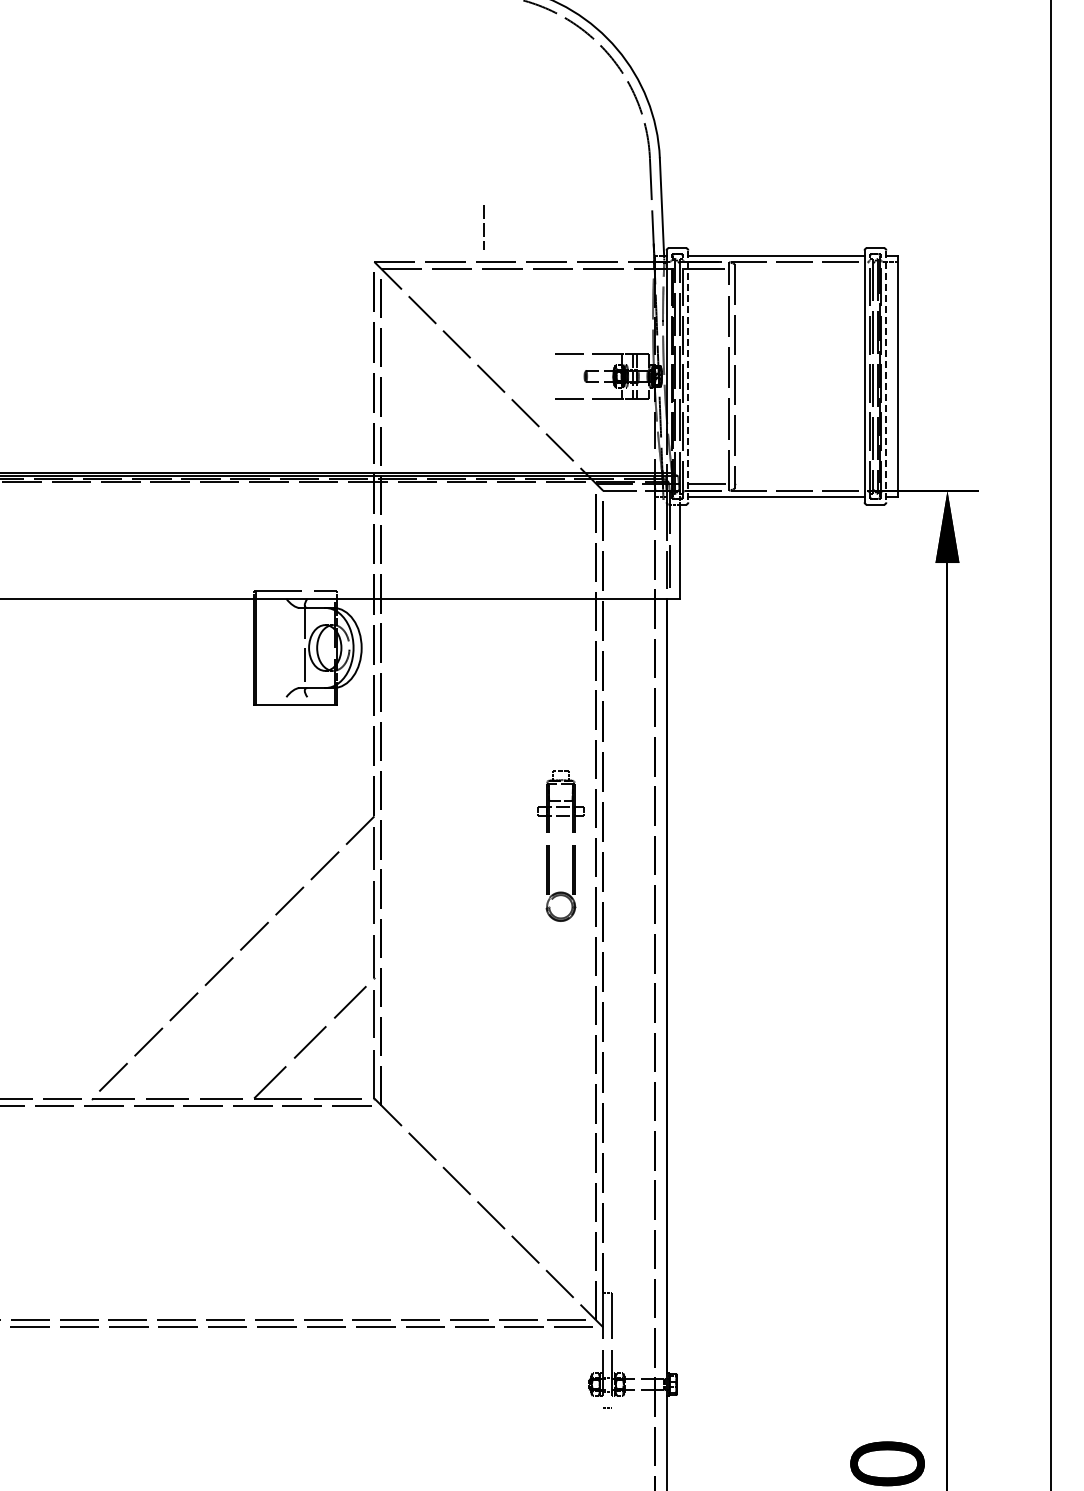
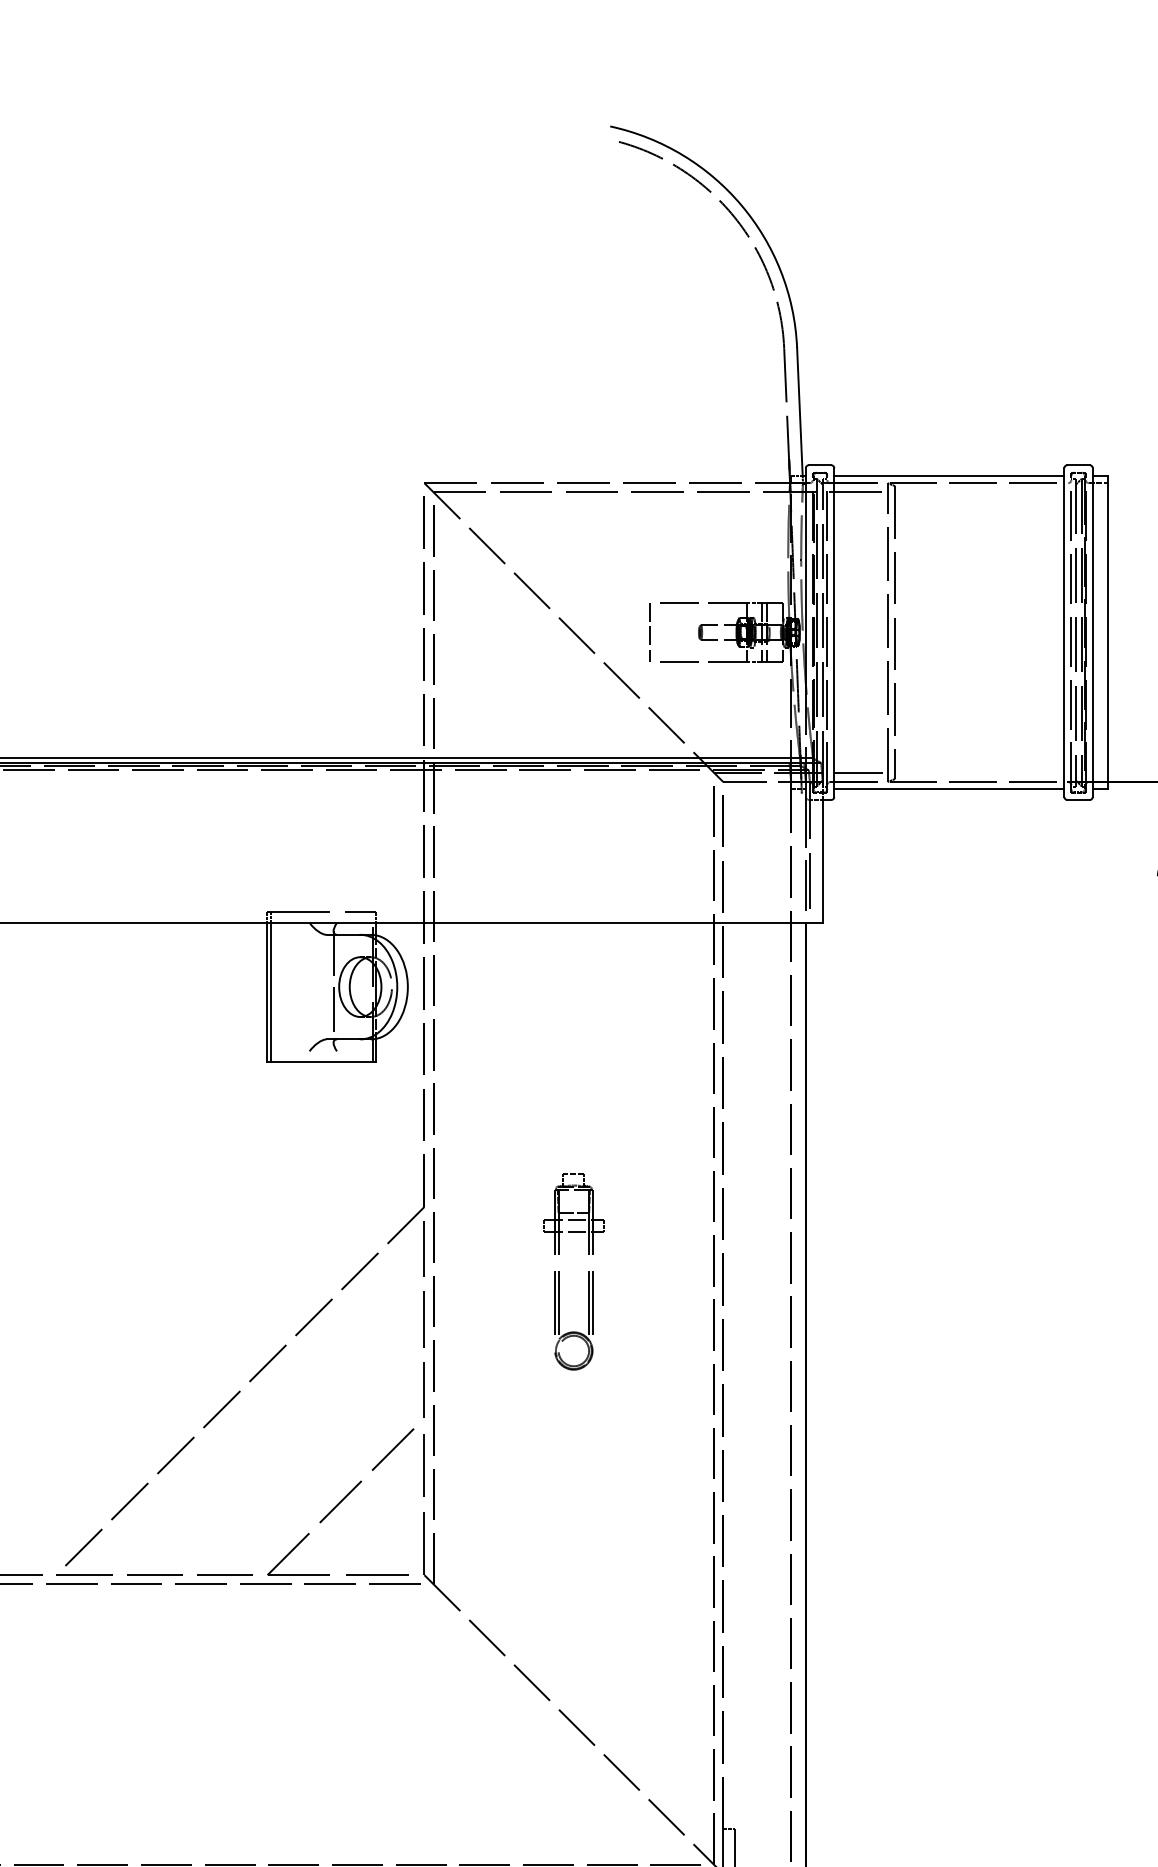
line: (483, 227) -> (649, 632), moved
line: (688, 376) -> (834, 632), dashed -> solid
line: (886, 376) -> (1092, 632), dashed -> solid
part: (549, 845) -> (559, 1271), moved

